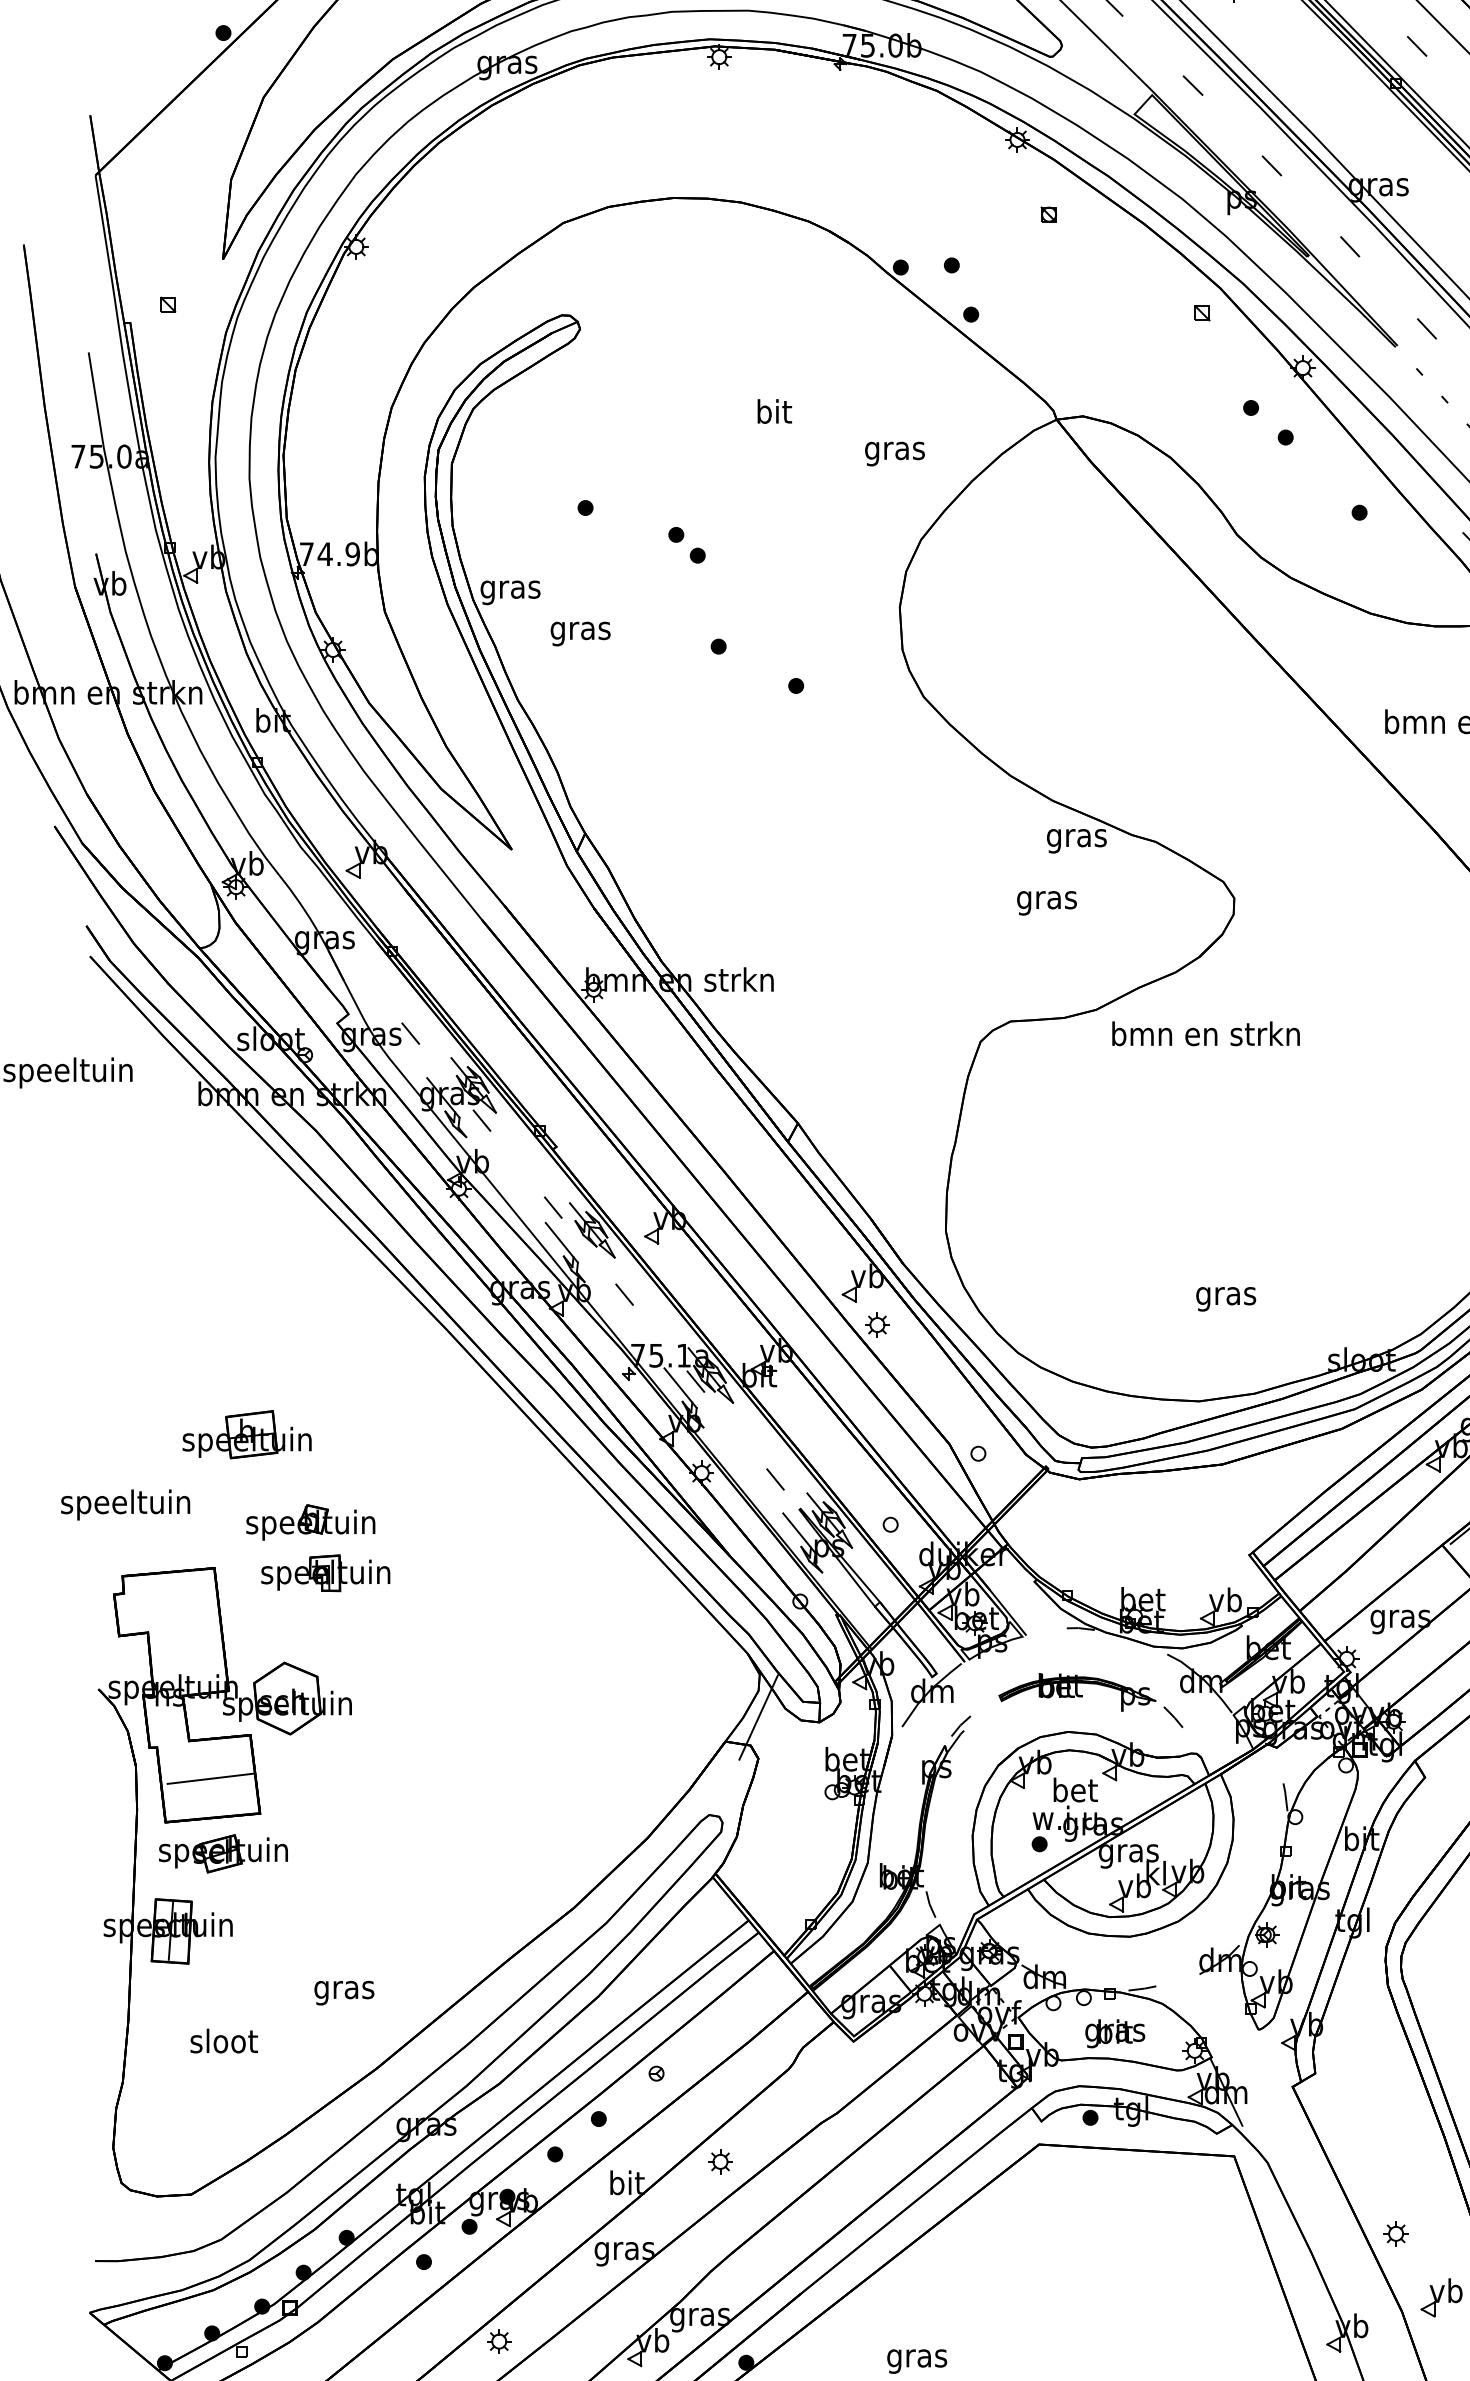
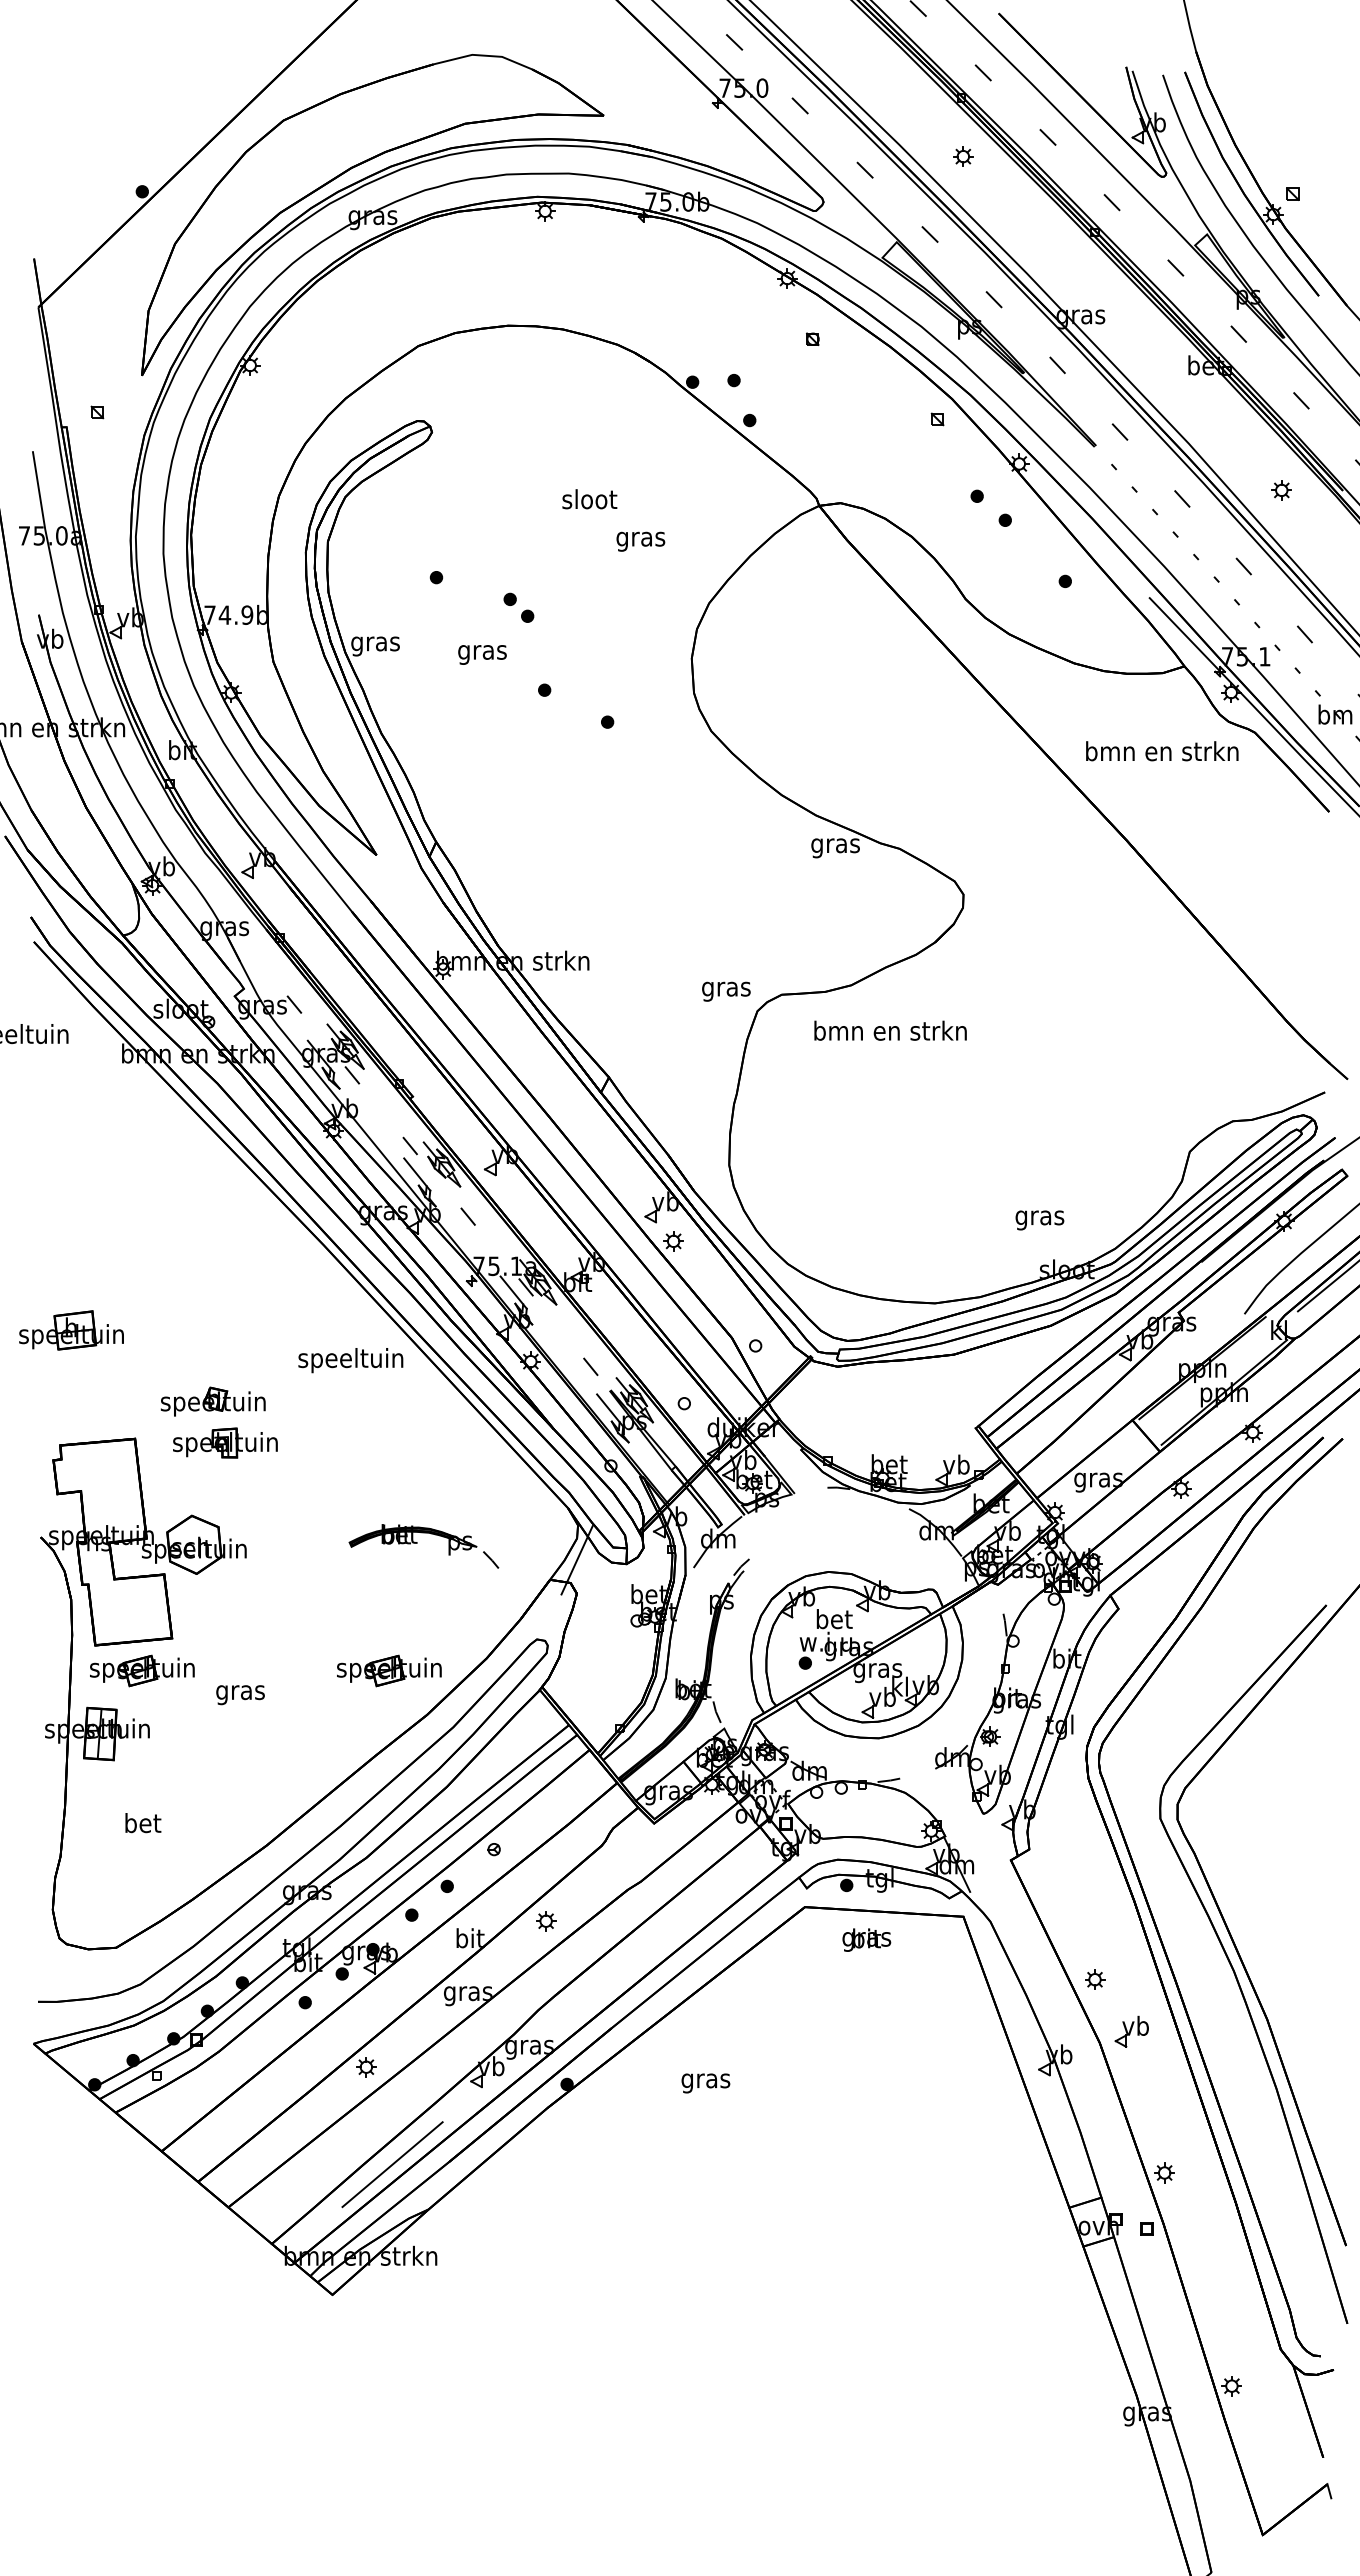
text: (773, 411) -> (589, 499), bit -> sloot
text: (894, 453) -> (640, 541), moved
text: (580, 633) -> (482, 654), moved
text: (1047, 902) -> (726, 991), moved
text: (1205, 1033) -> (890, 1030), moved
text: (1225, 1299) -> (1039, 1220), moved
part: (247, 1434) -> (71, 1330), moved
text: (125, 1504) -> (350, 1360), moved
part: (1082, 1696) -> (417, 1543), moved
line: (210, 1778) -> (131, 1609), removed
part: (527, 1853) -> (389, 1670), added
text: (344, 1993) -> (240, 1695), moved
text: (1114, 2032) -> (866, 1939), moved
text: (223, 2041) -> (142, 1823), sloot -> bet

